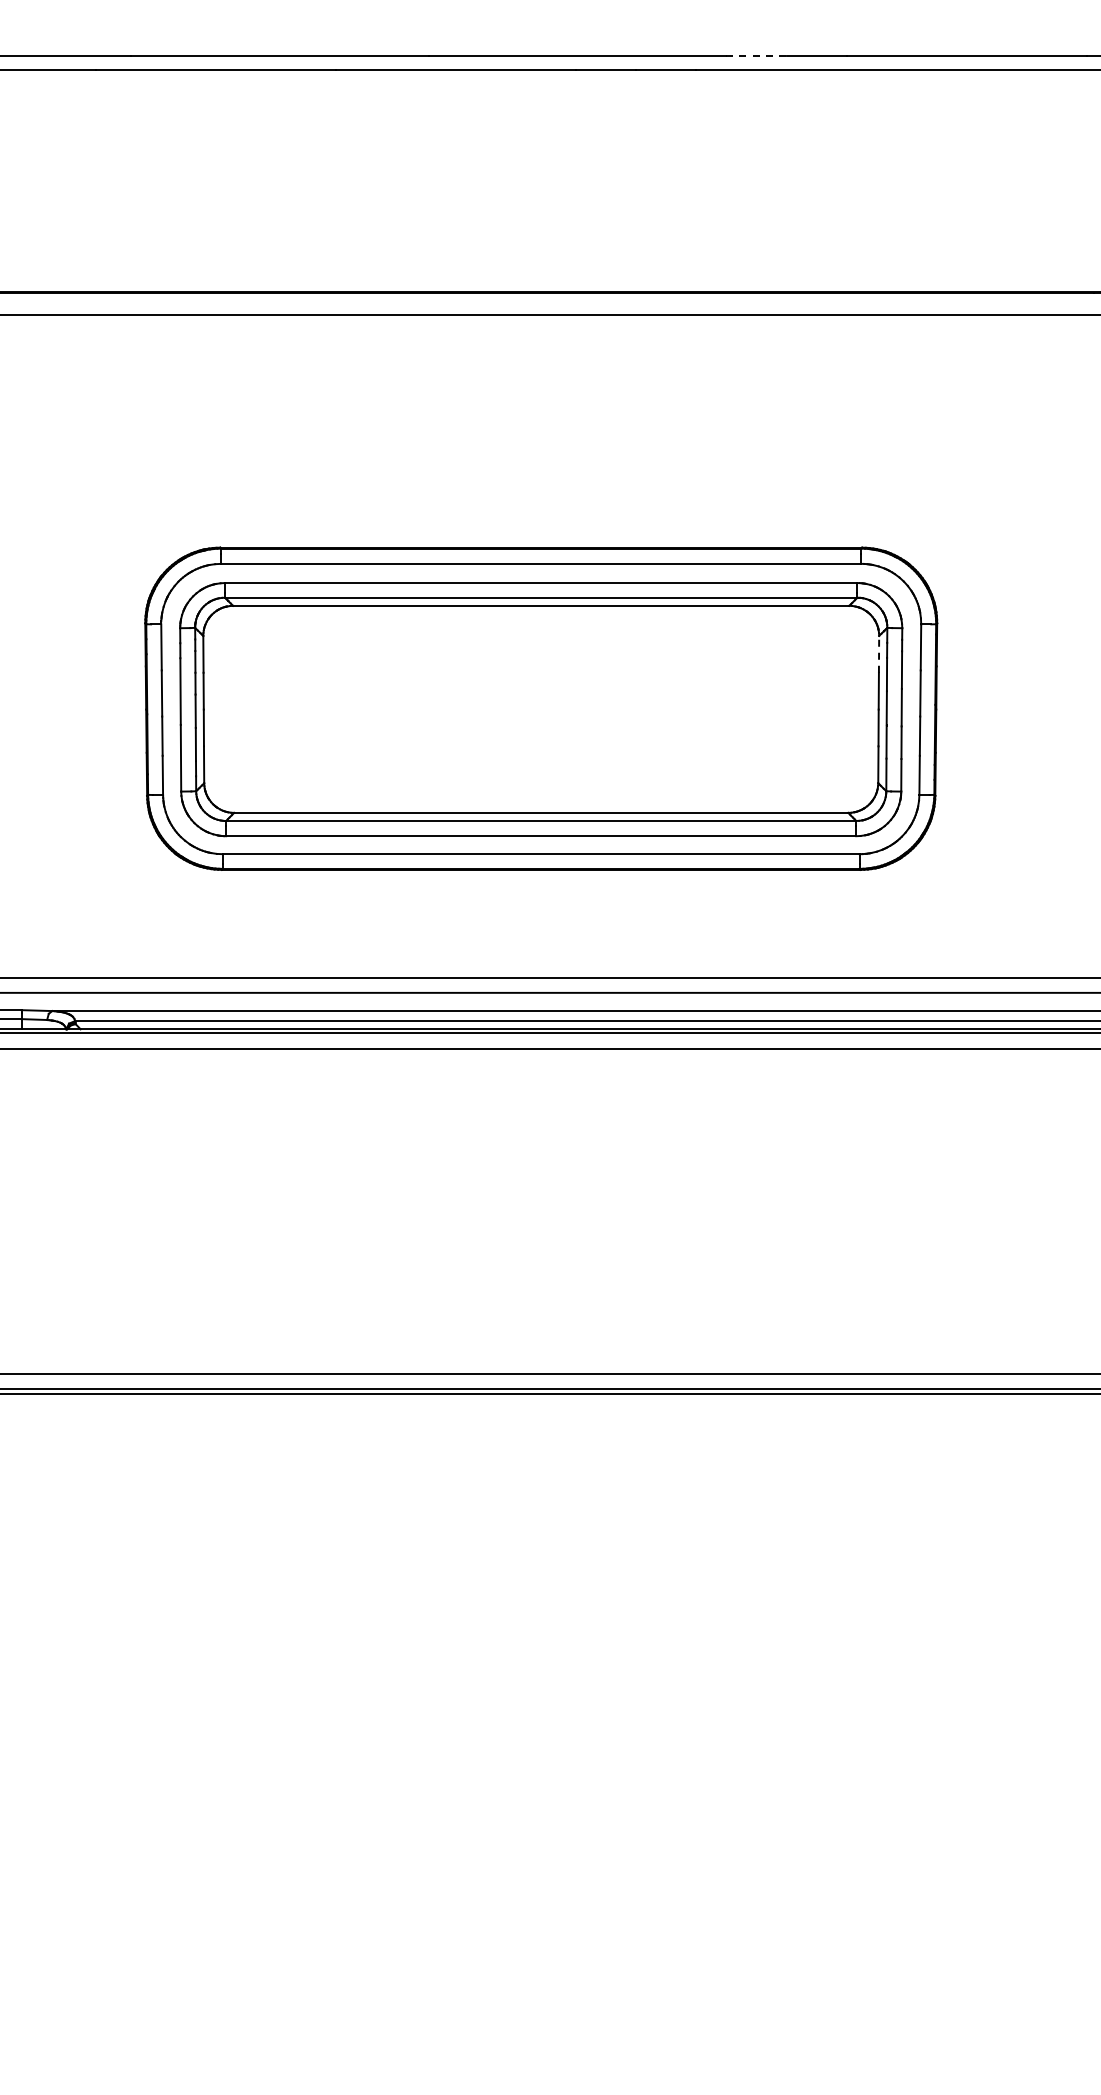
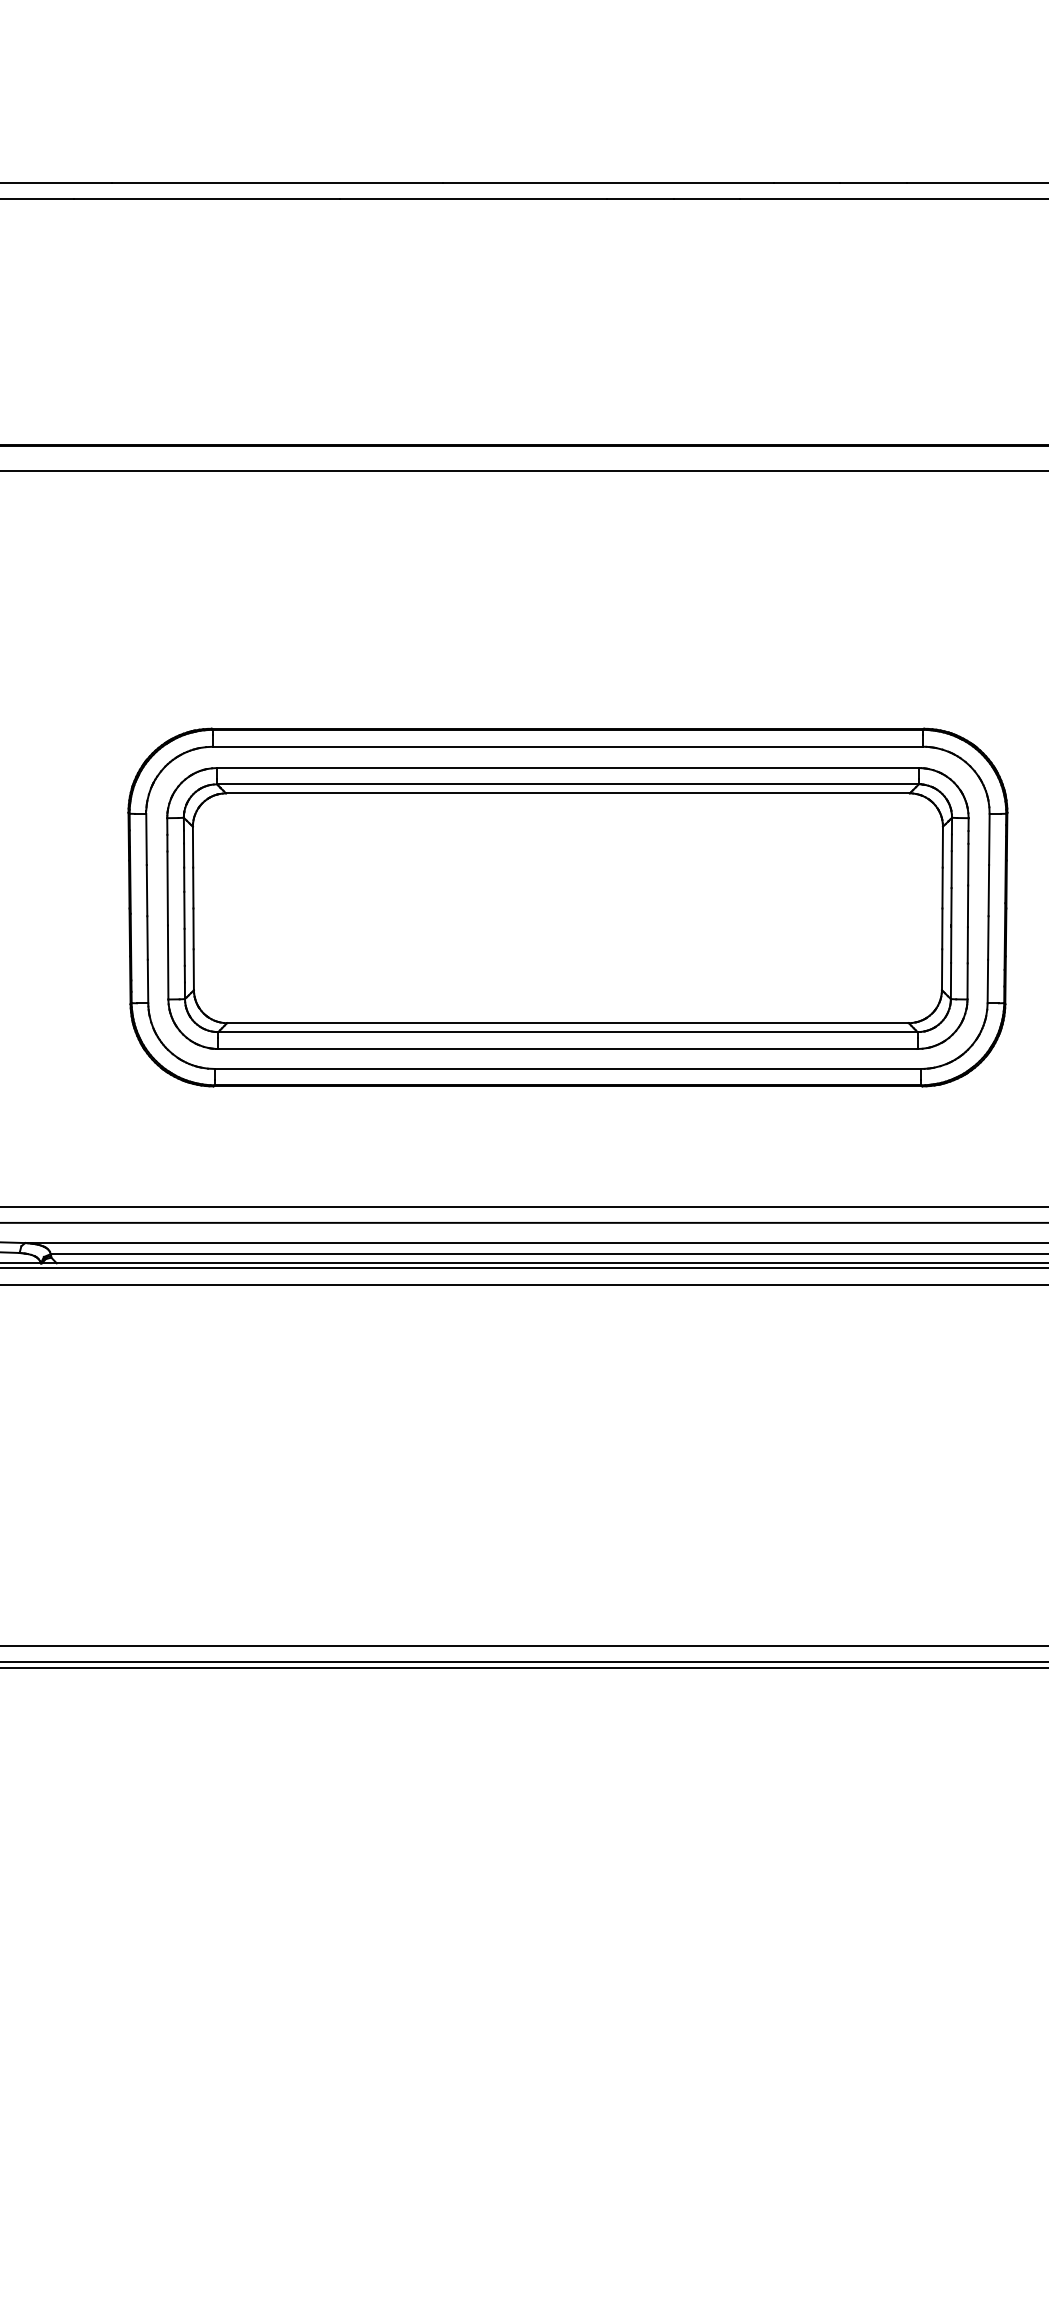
line: (757, 55) -> (807, 182), dashed -> solid
line: (879, 653) -> (943, 846), dashed -> solid

